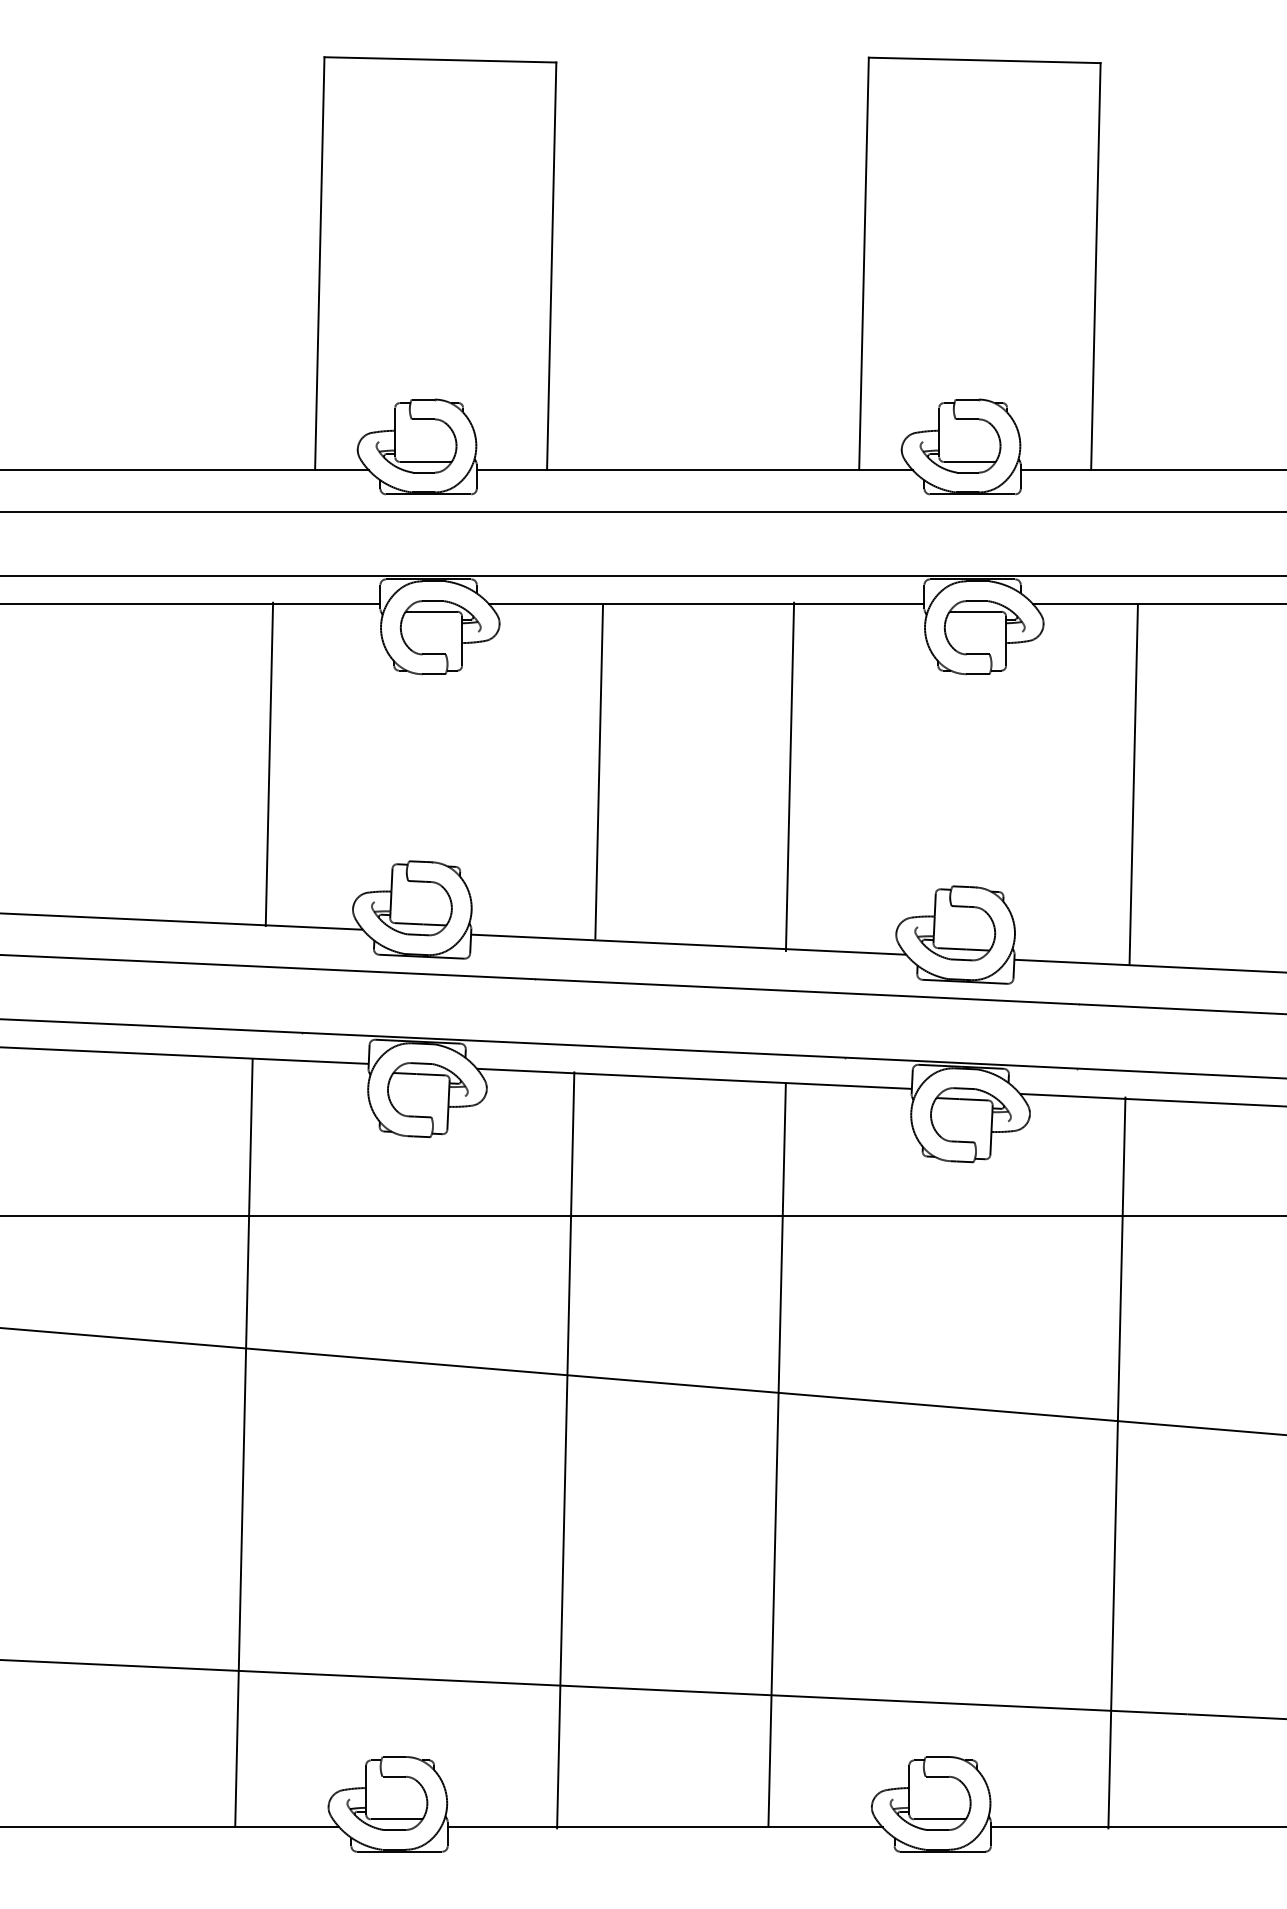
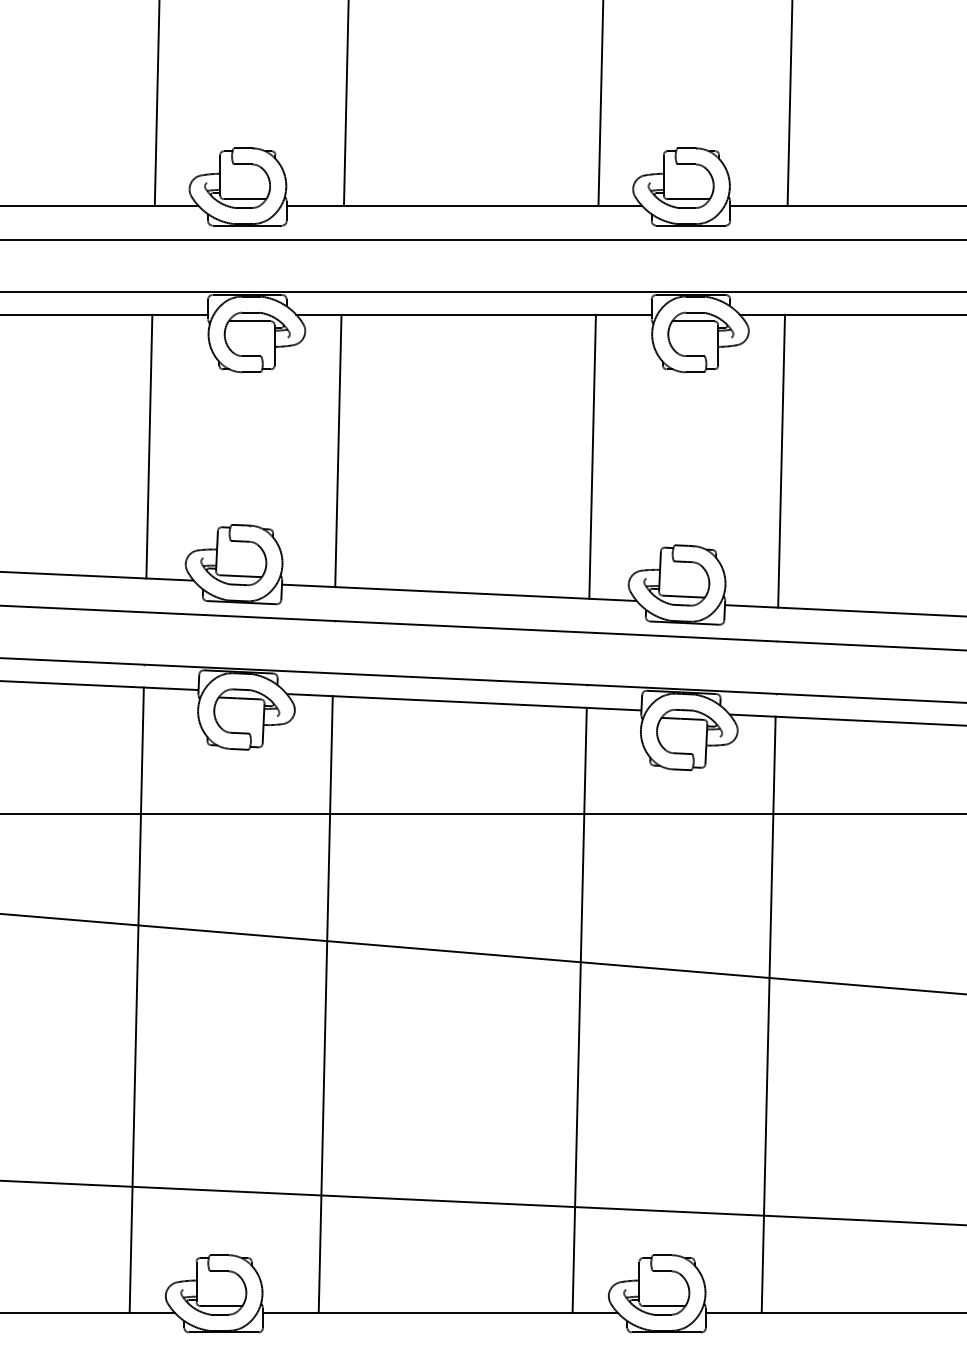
line: (269, 764) -> (149, 446), moved
line: (599, 771) -> (338, 450), moved
line: (789, 776) -> (592, 456), moved
line: (1133, 783) -> (781, 460), moved
line: (243, 1442) -> (136, 999), moved
line: (565, 1450) -> (325, 1004), moved
line: (776, 1455) -> (579, 1010), moved
line: (1116, 1462) -> (768, 1014), moved

